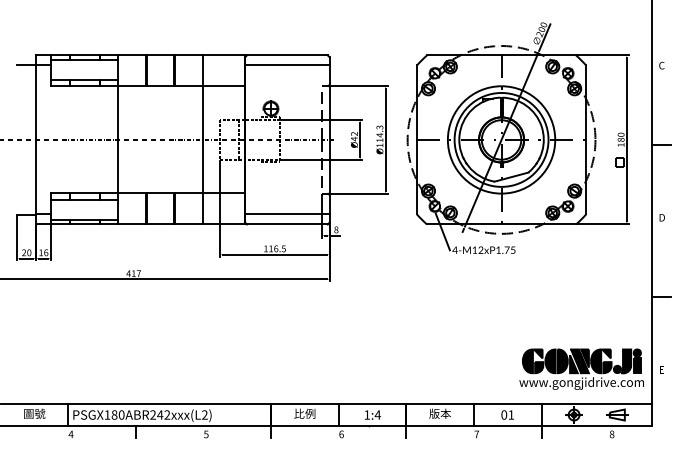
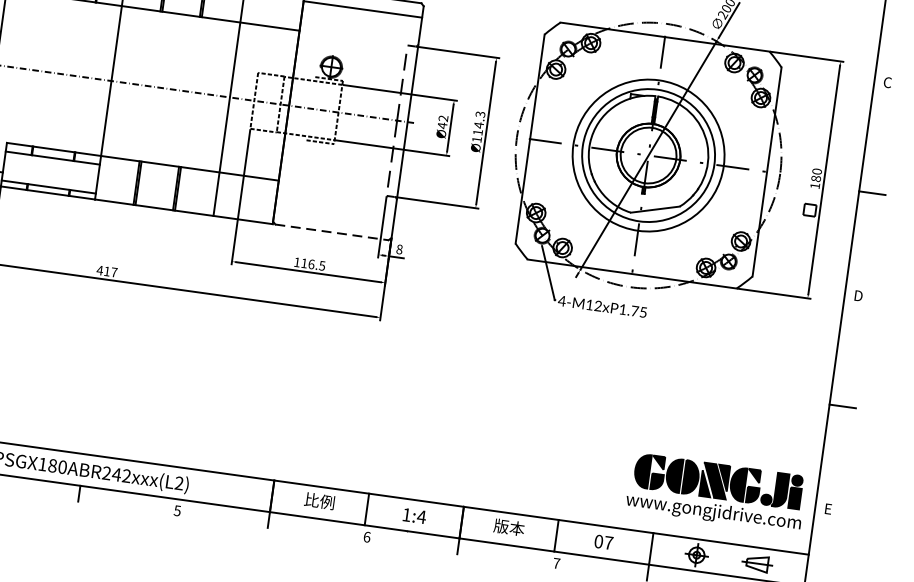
line: (287, 214) -> (334, 218), removed
line: (287, 224) -> (332, 232), solid -> dashed
text: (511, 414) -> (609, 542), 01 -> 07

